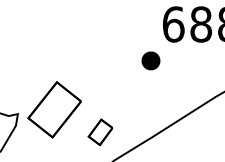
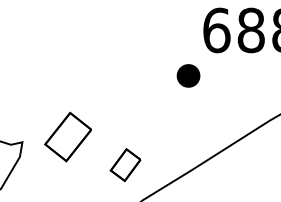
part: (54, 109) -> (68, 136), size x0.7

